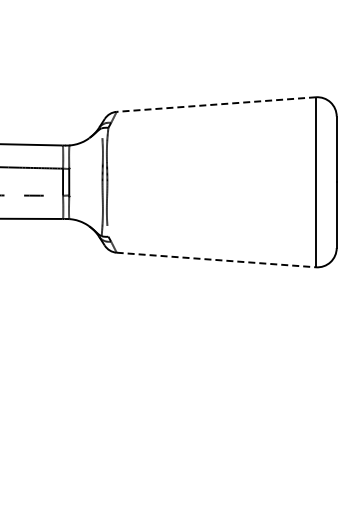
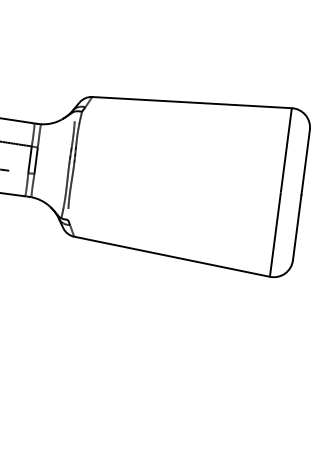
line: (216, 104) -> (192, 102), dashed -> solid
line: (216, 260) -> (172, 257), dashed -> solid

